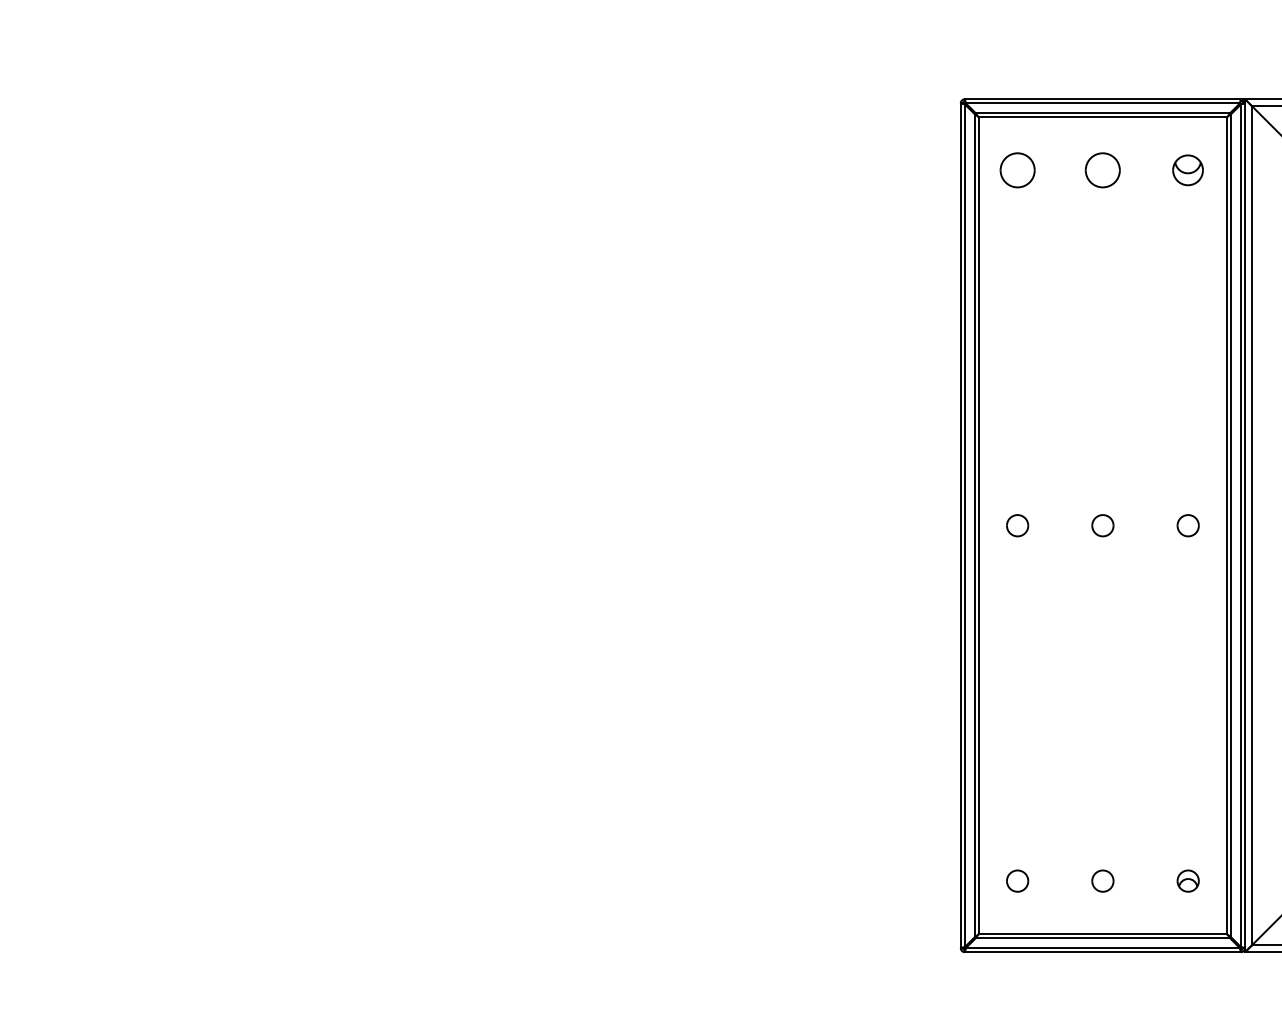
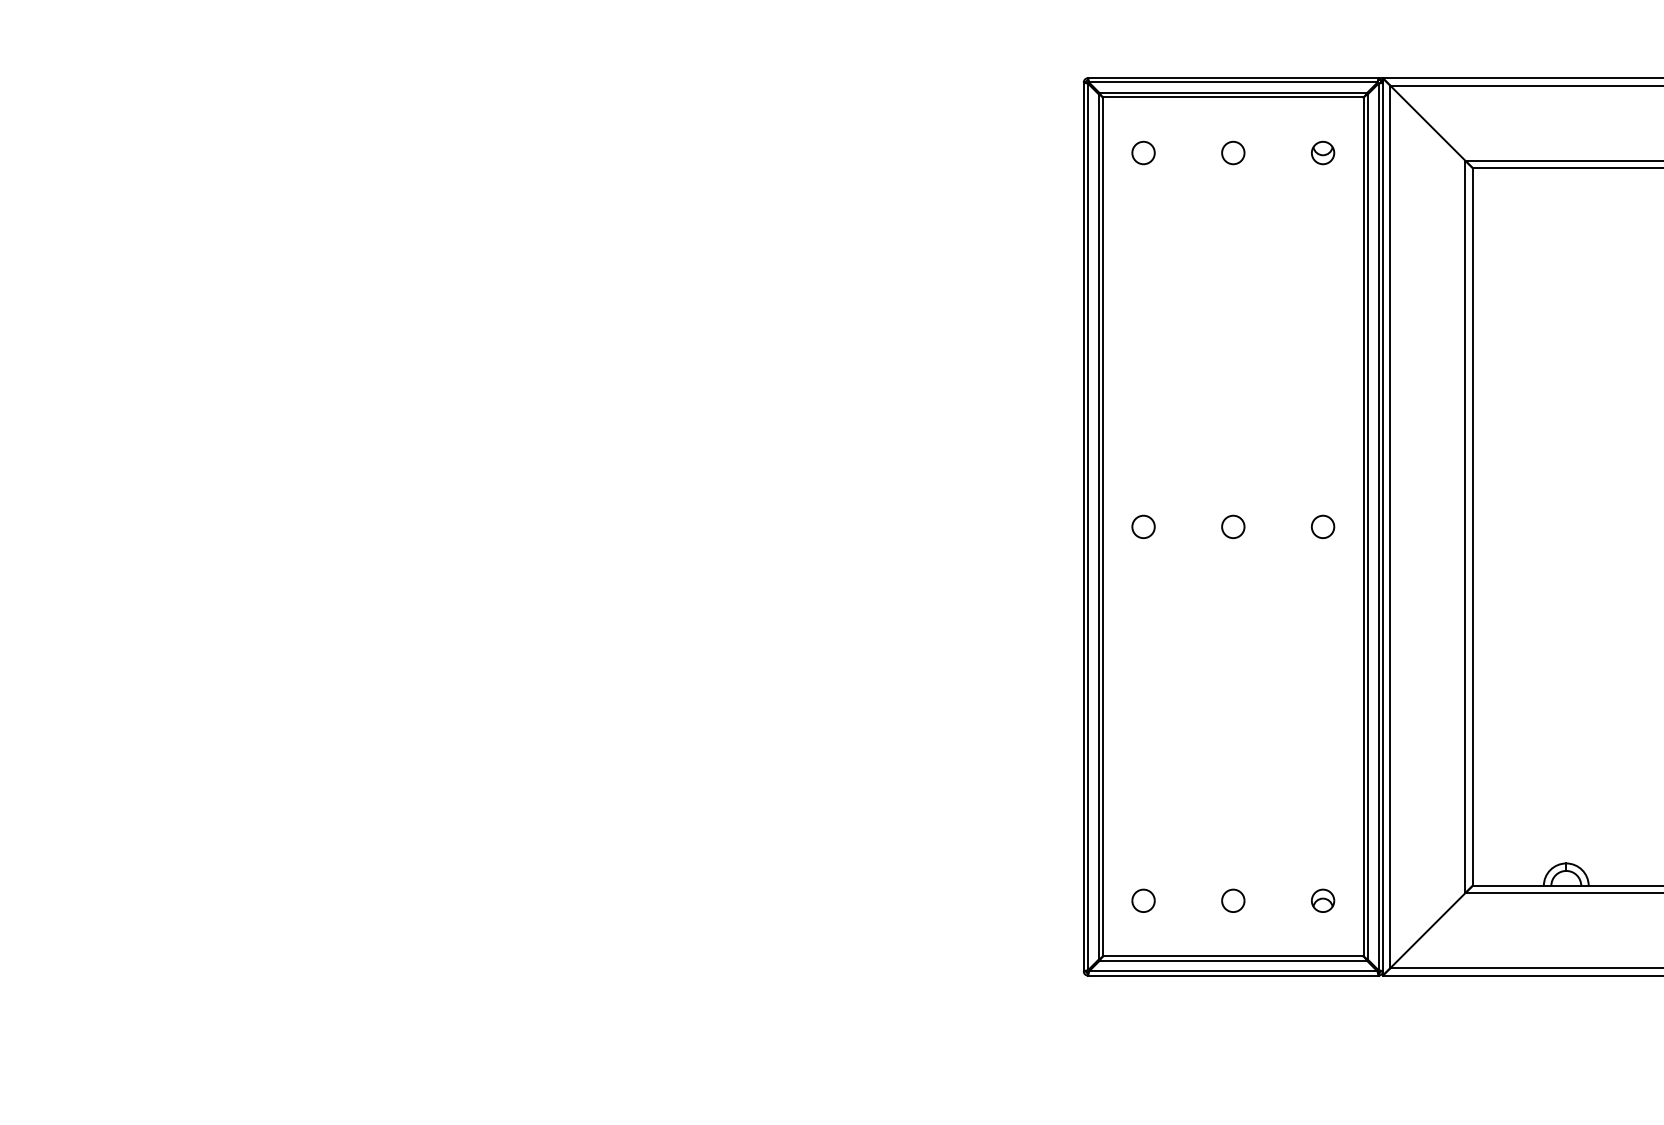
part: (1017, 169) -> (1143, 152), size x0.62
part: (1103, 169) -> (1233, 152), size x0.62
part: (1188, 169) -> (1323, 152), size x0.71

